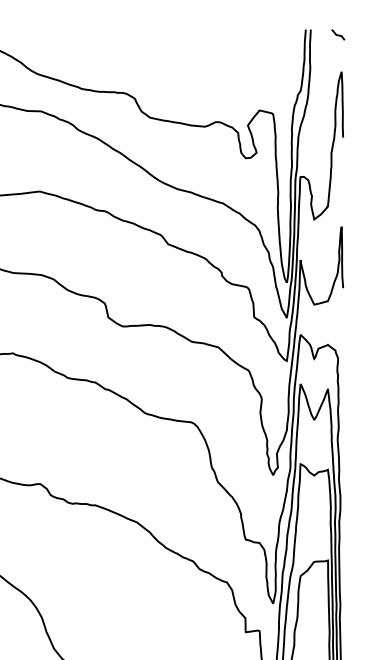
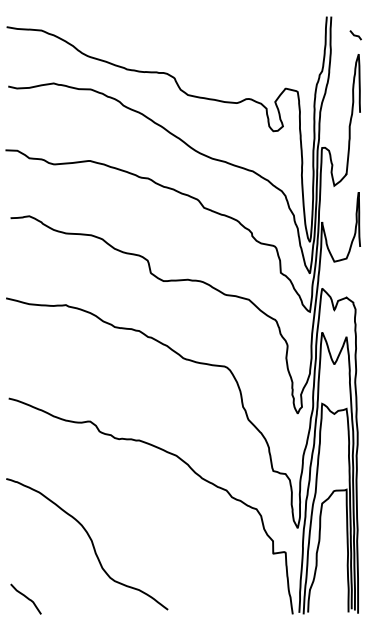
line: (337, 35) -> (355, 35), moved

